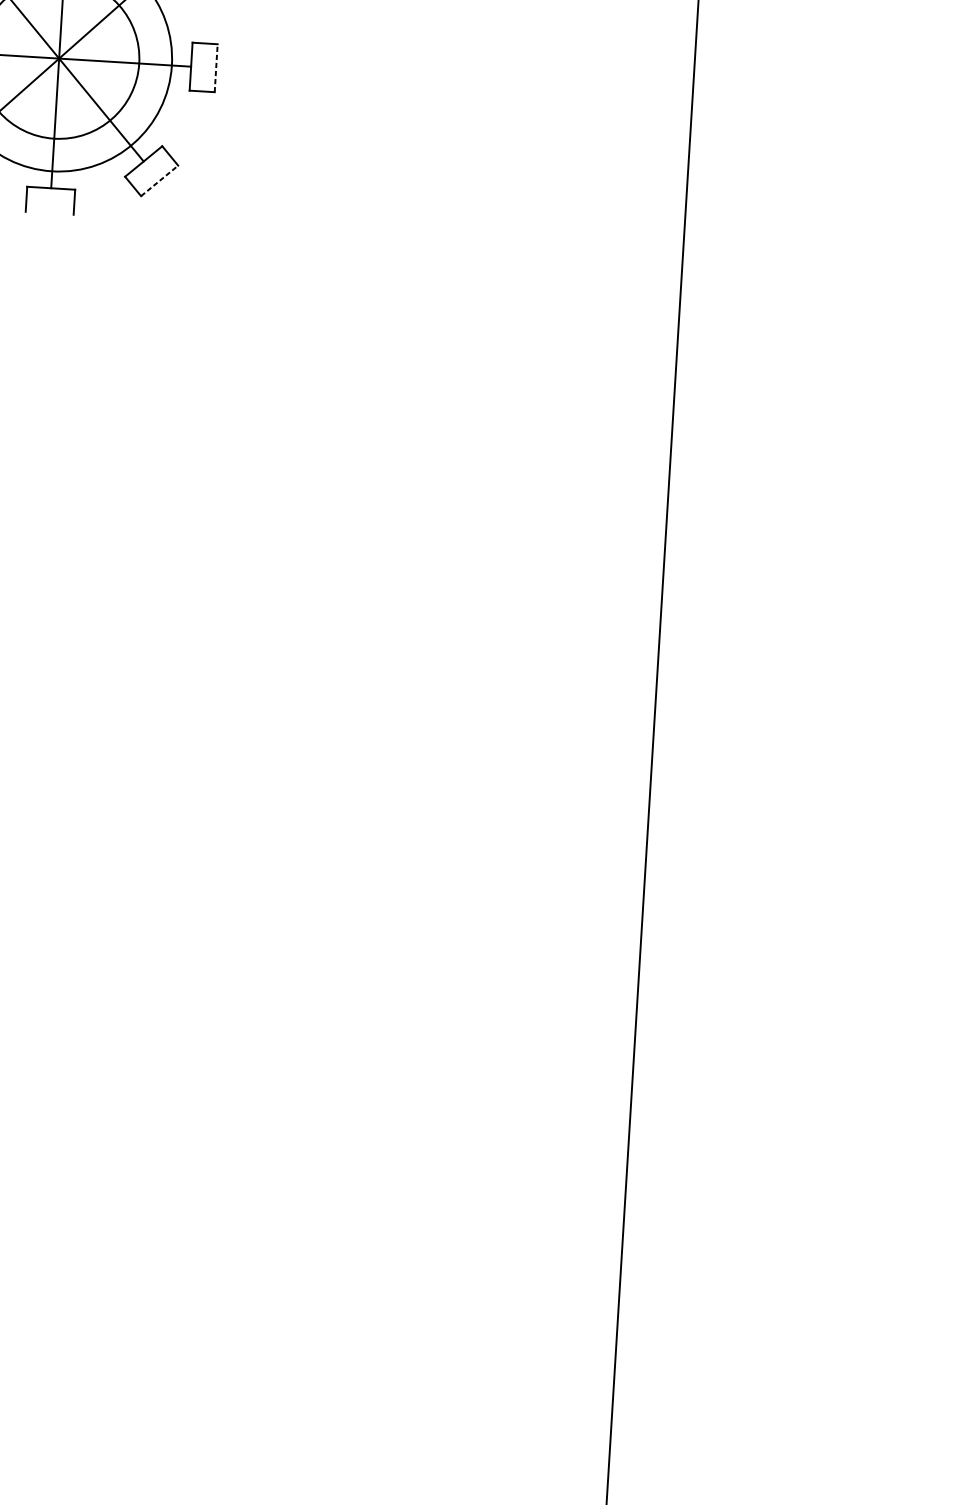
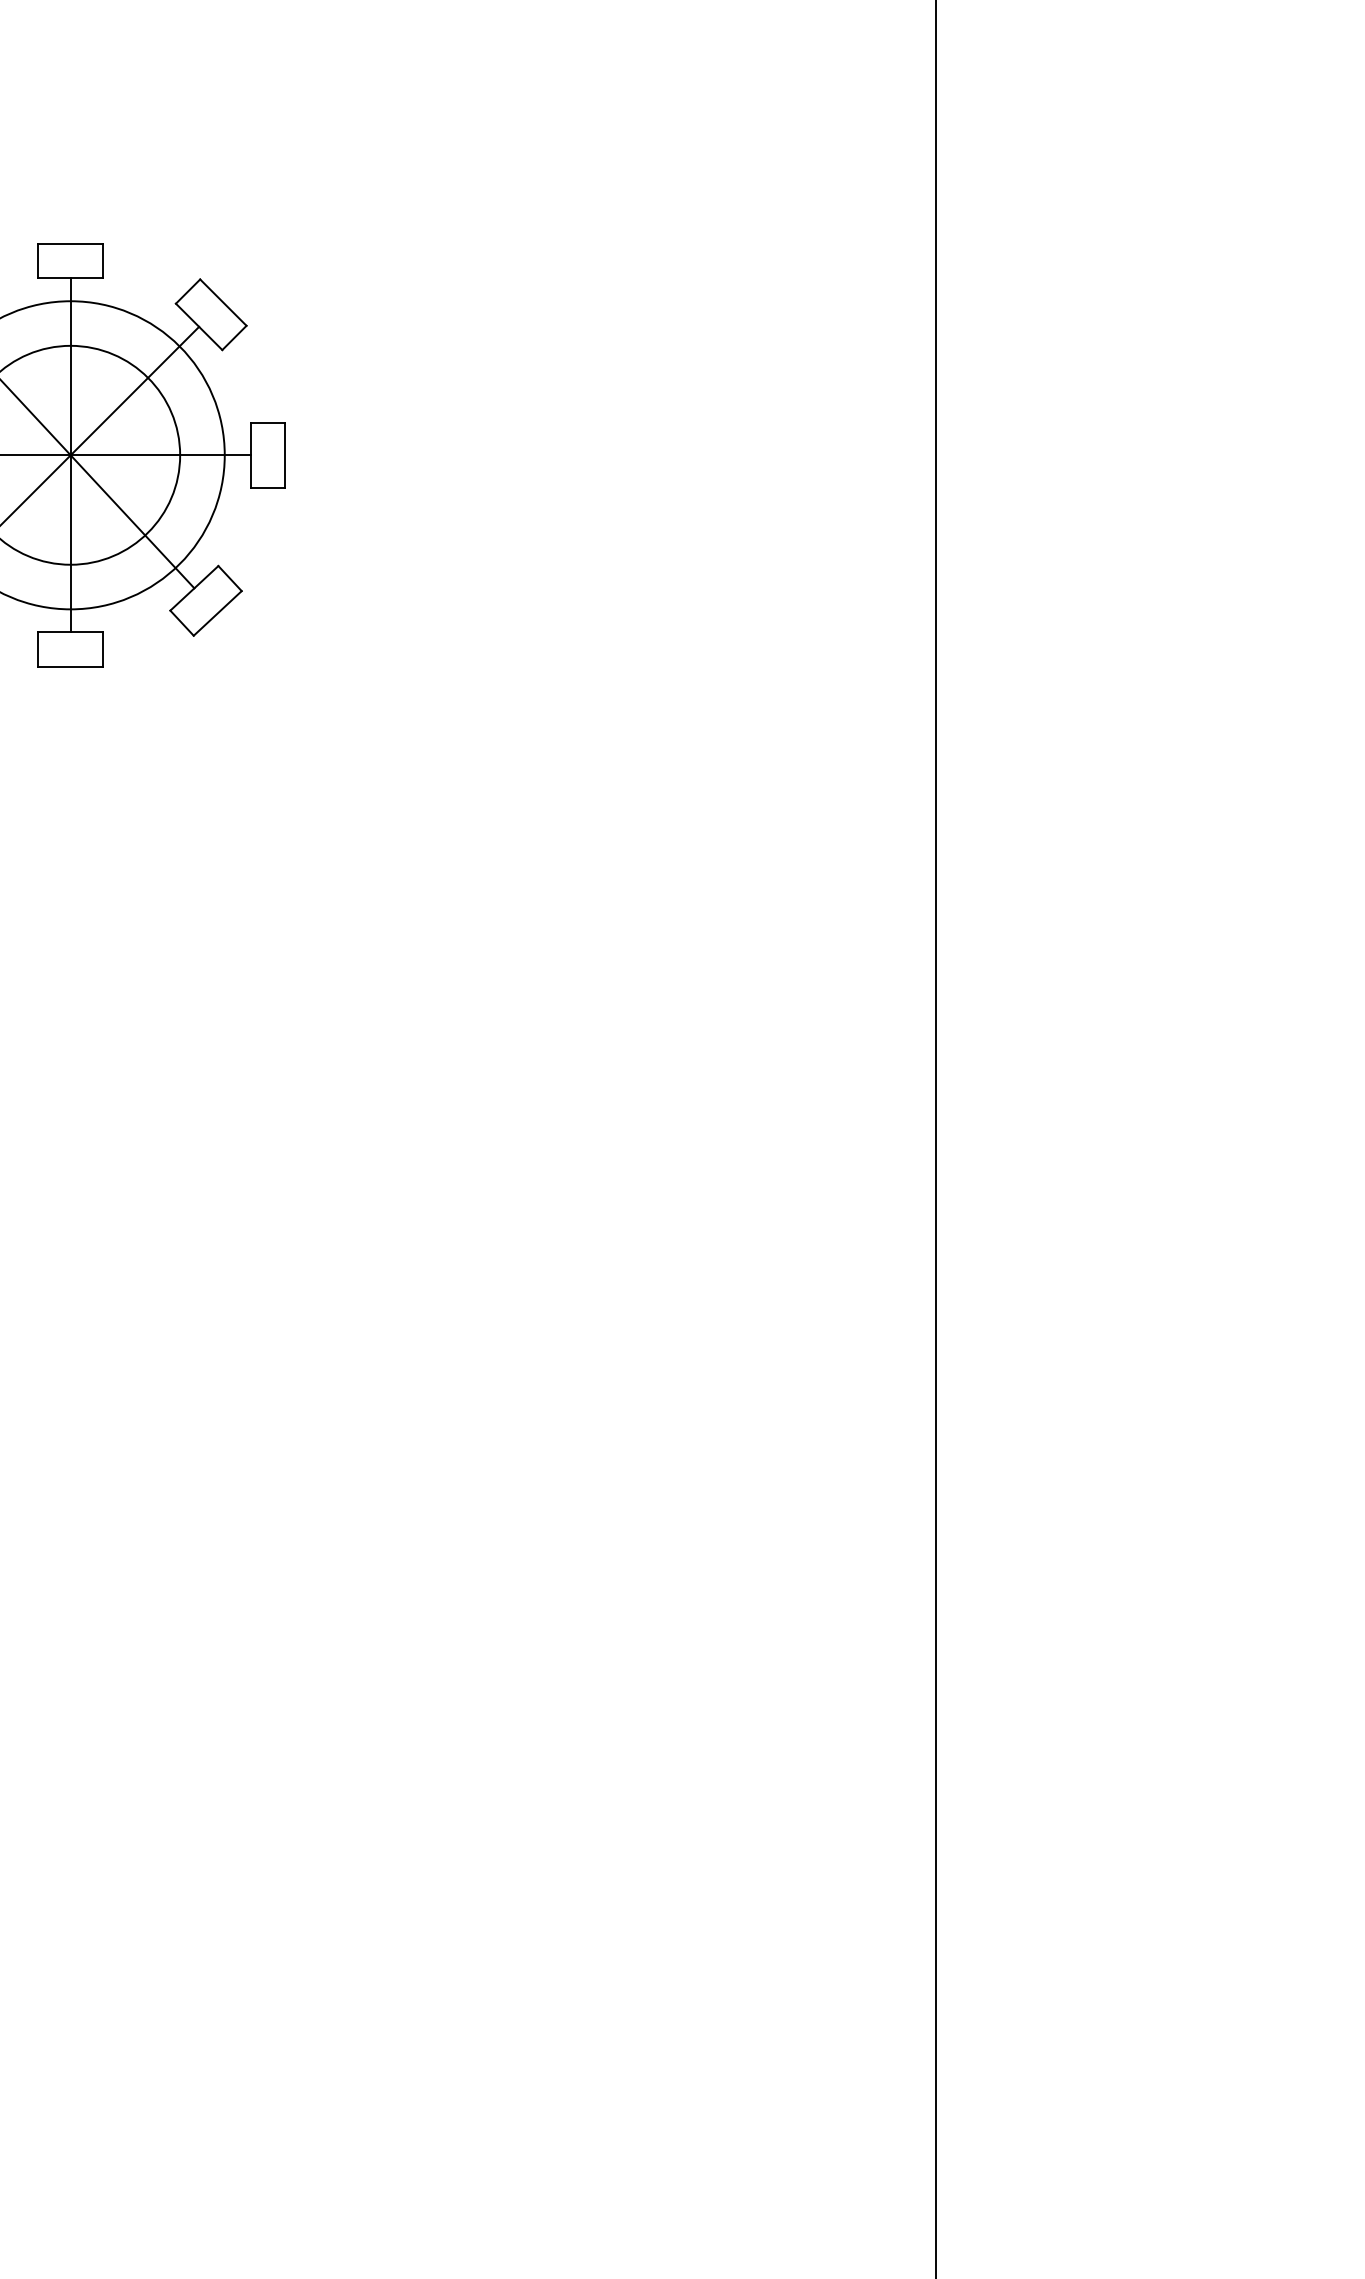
line: (216, 68) -> (285, 455), dashed -> solid
line: (159, 180) -> (217, 613), dashed -> solid
line: (49, 213) -> (70, 666), added

